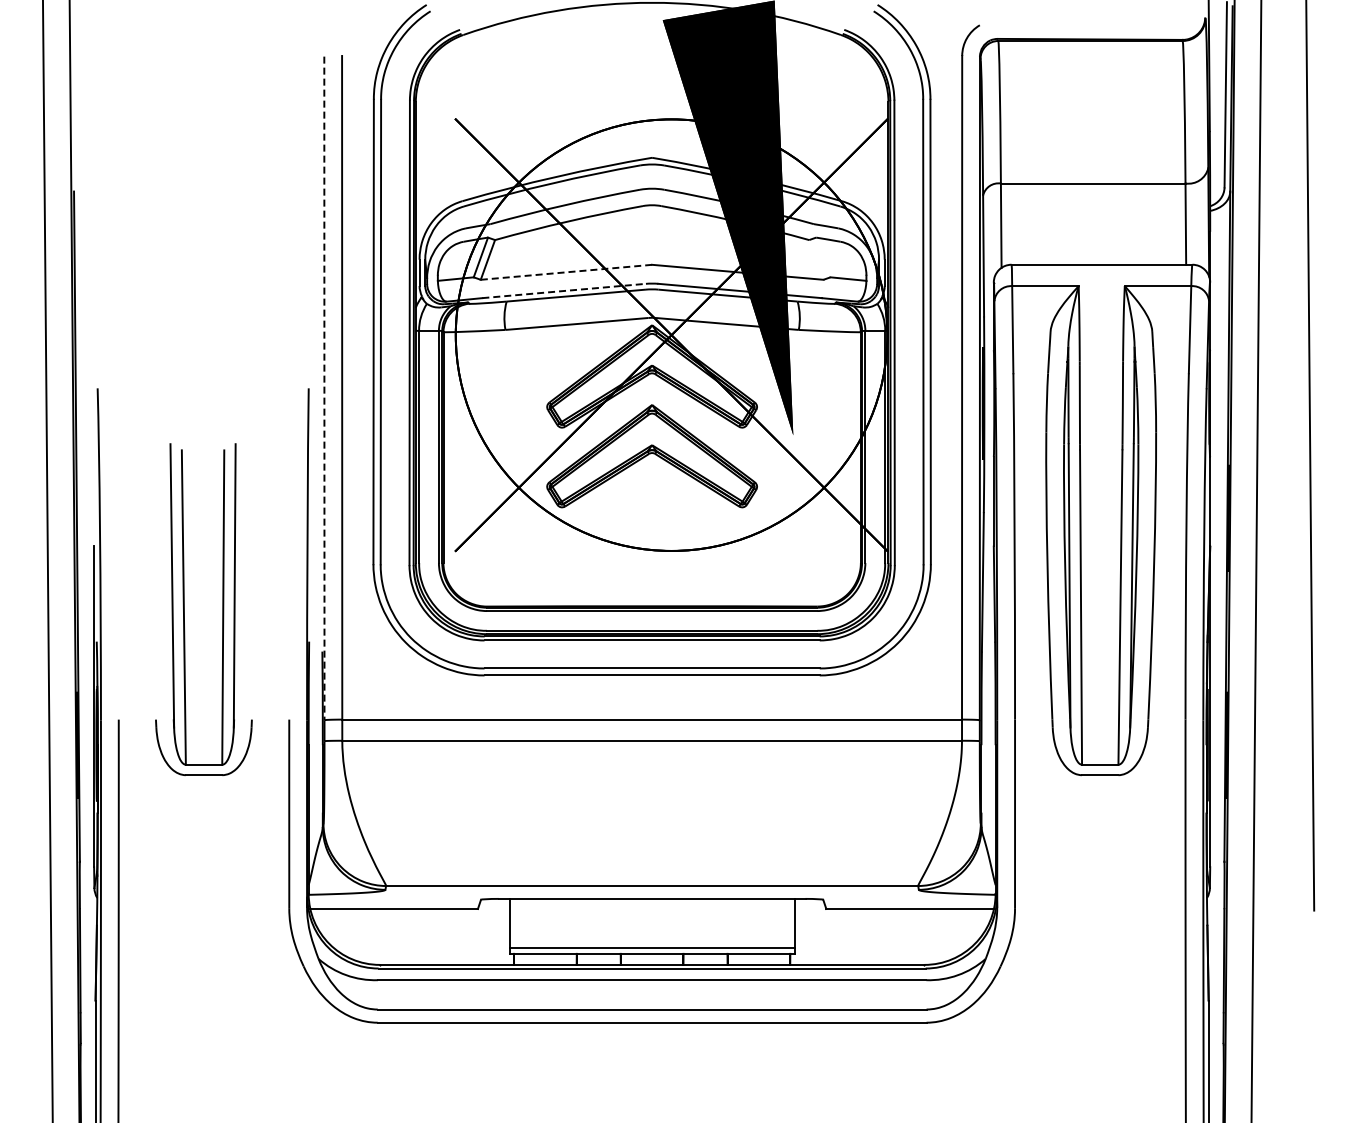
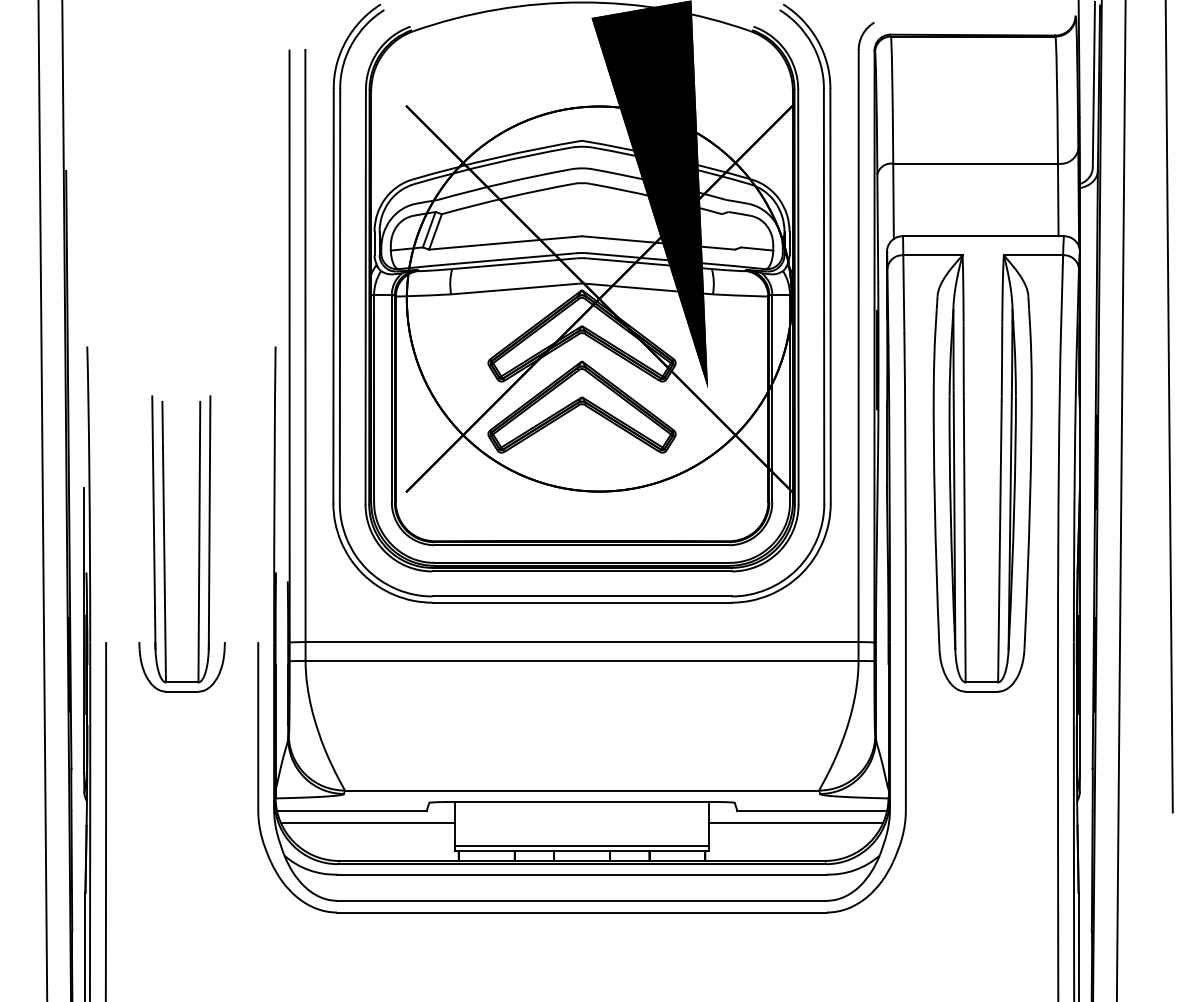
line: (565, 272) -> (504, 243), dashed -> solid
line: (564, 290) -> (503, 259), dashed -> solid
line: (324, 388) -> (289, 346), dashed -> solid
line: (411, 922) -> (367, 823), added
line: (891, 922) -> (795, 823), added

